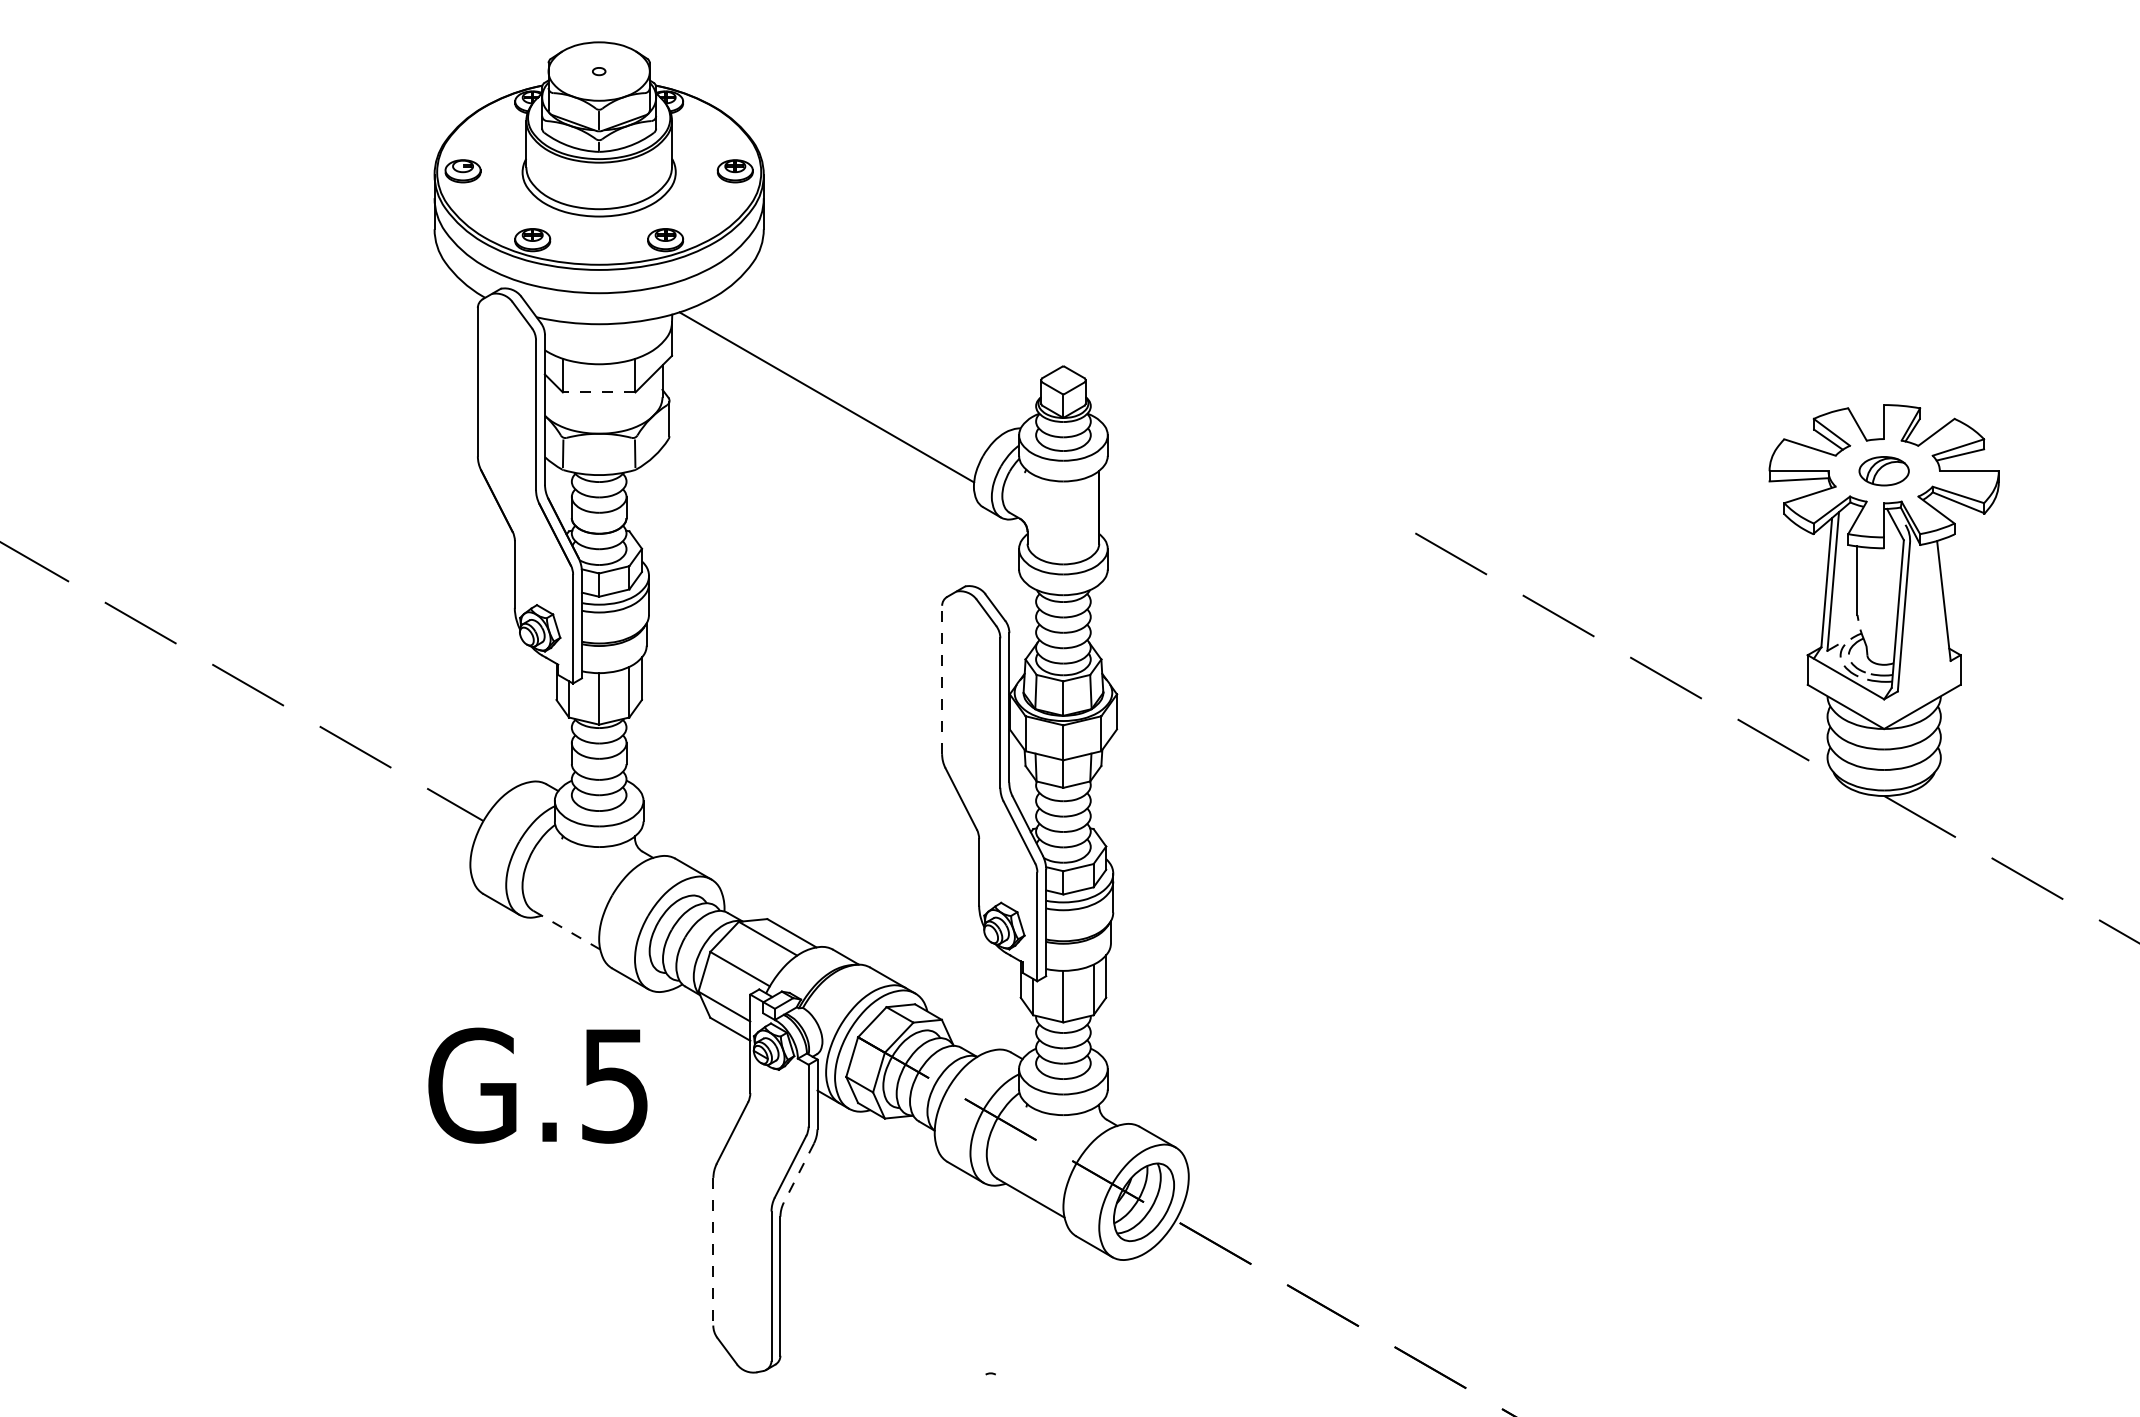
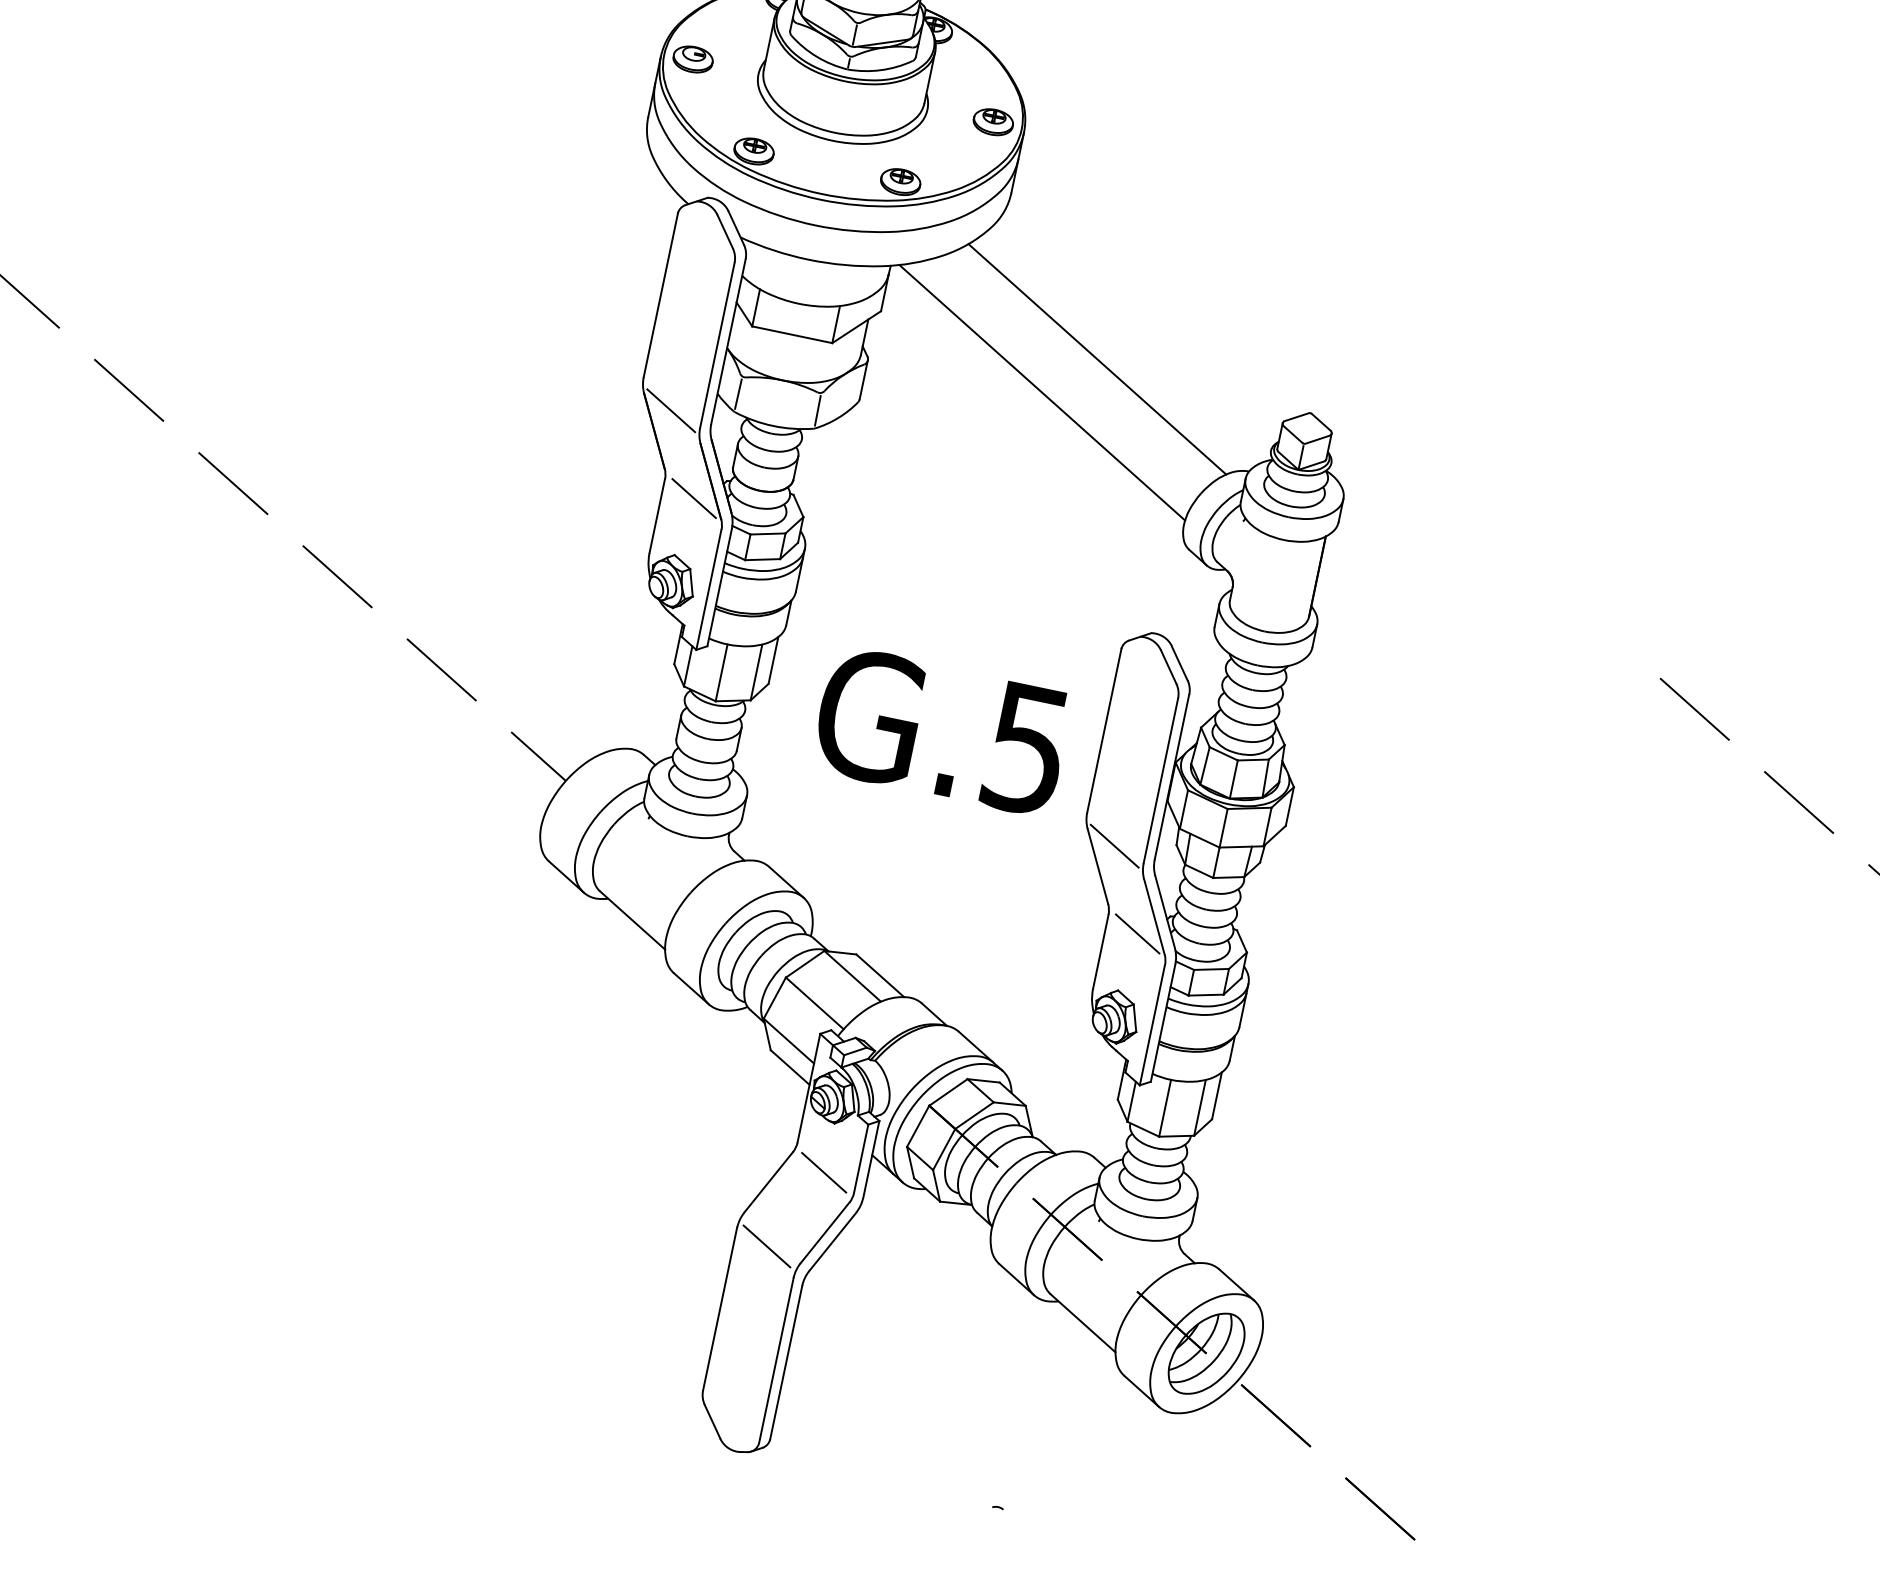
line: (868, 358) -> (1097, 359), added
line: (598, 392) -> (791, 334), dashed -> solid
line: (507, 480) -> (670, 410), added
line: (543, 552) -> (693, 498), added
line: (942, 679) -> (1104, 730), dashed -> solid
line: (971, 777) -> (1114, 845), added
line: (1007, 850) -> (1137, 934), added
line: (566, 930) -> (632, 920), dashed -> solid
text: (537, 1085) -> (941, 730), moved
line: (778, 1114) -> (823, 1172), added
line: (798, 1173) -> (832, 1242), dashed -> solid
line: (742, 1188) -> (766, 1245), added
line: (713, 1251) -> (720, 1308), dashed -> solid

